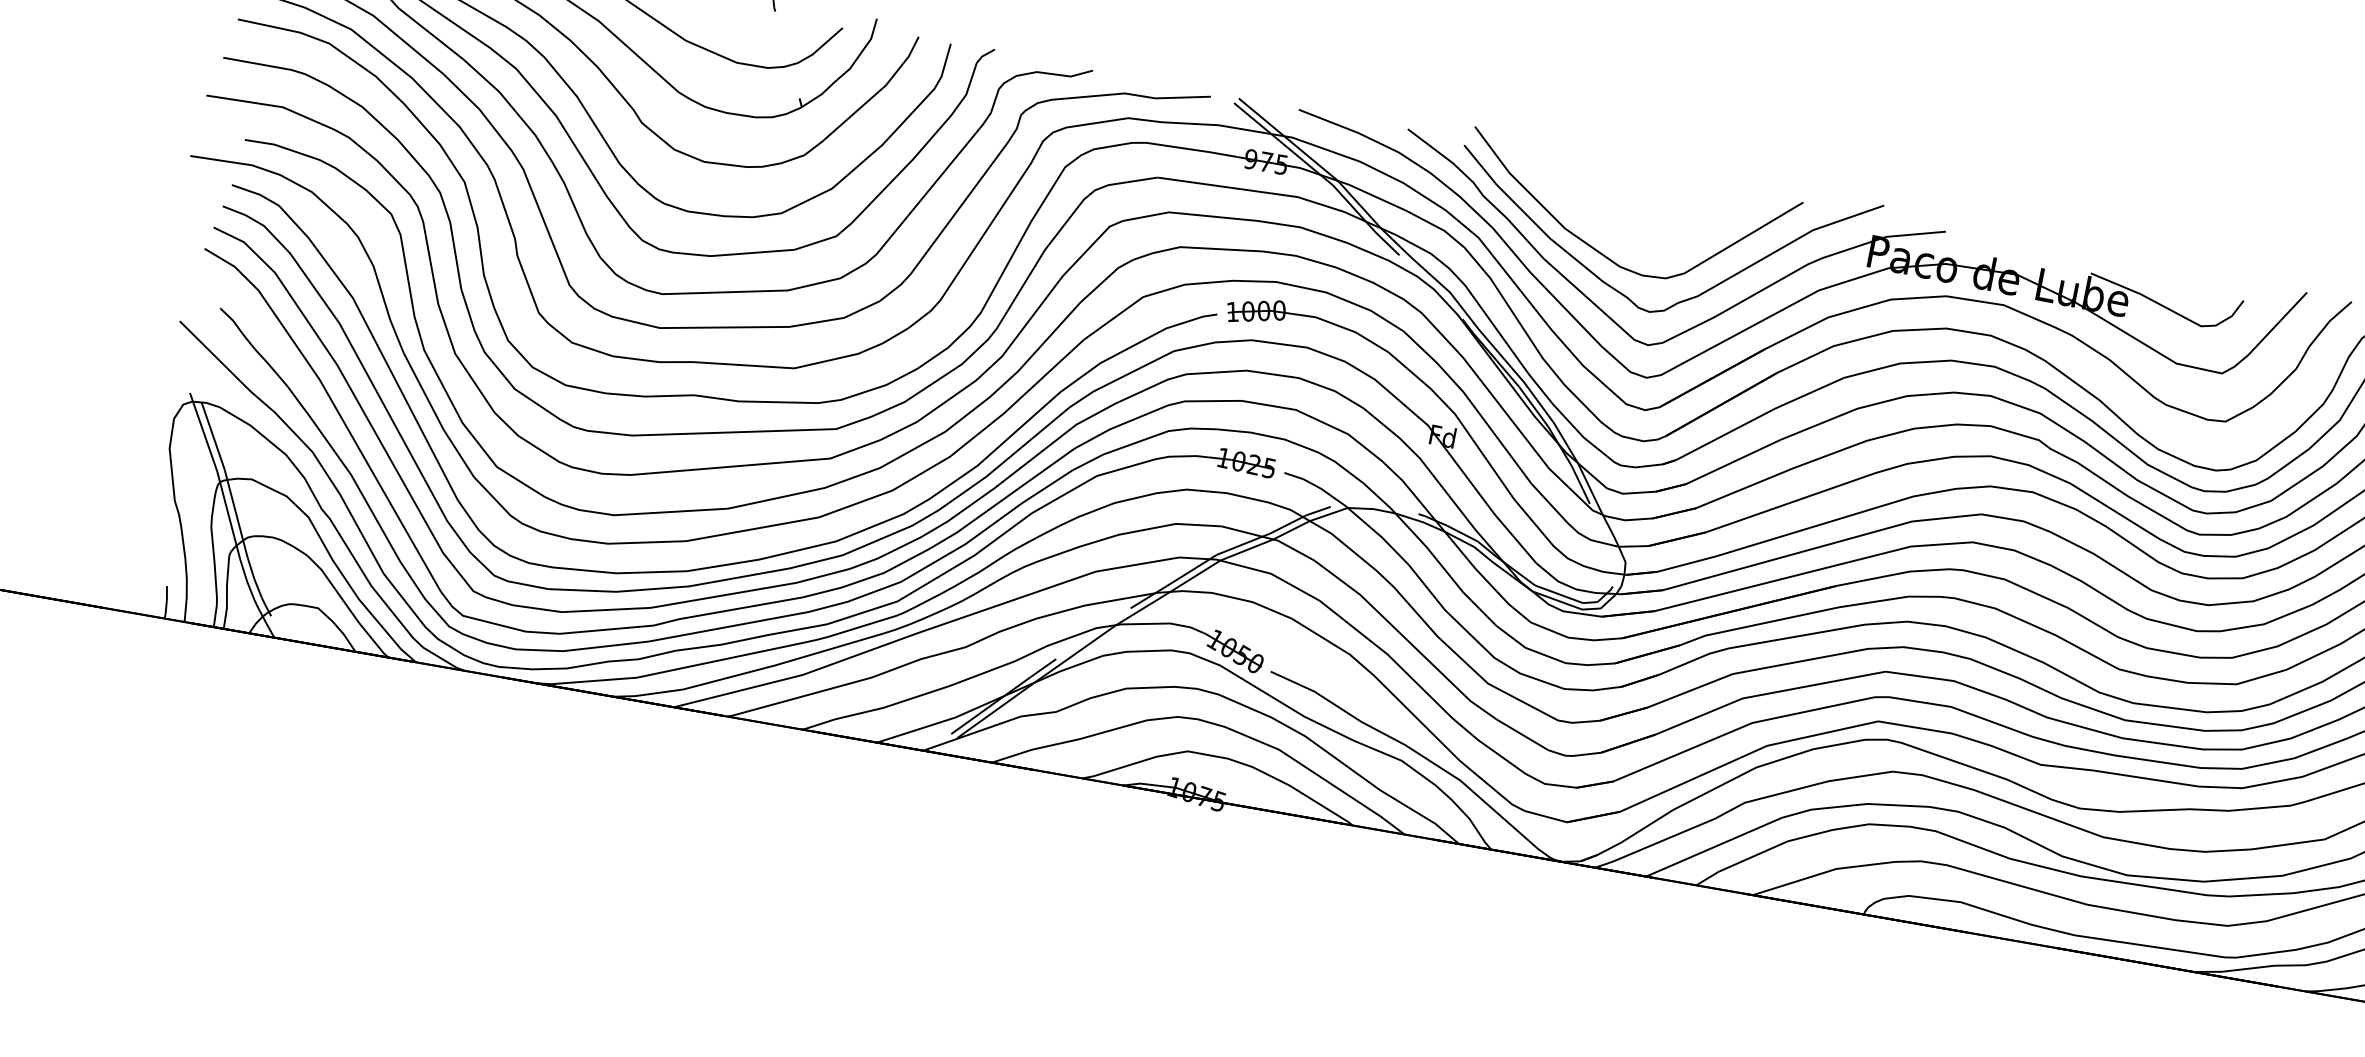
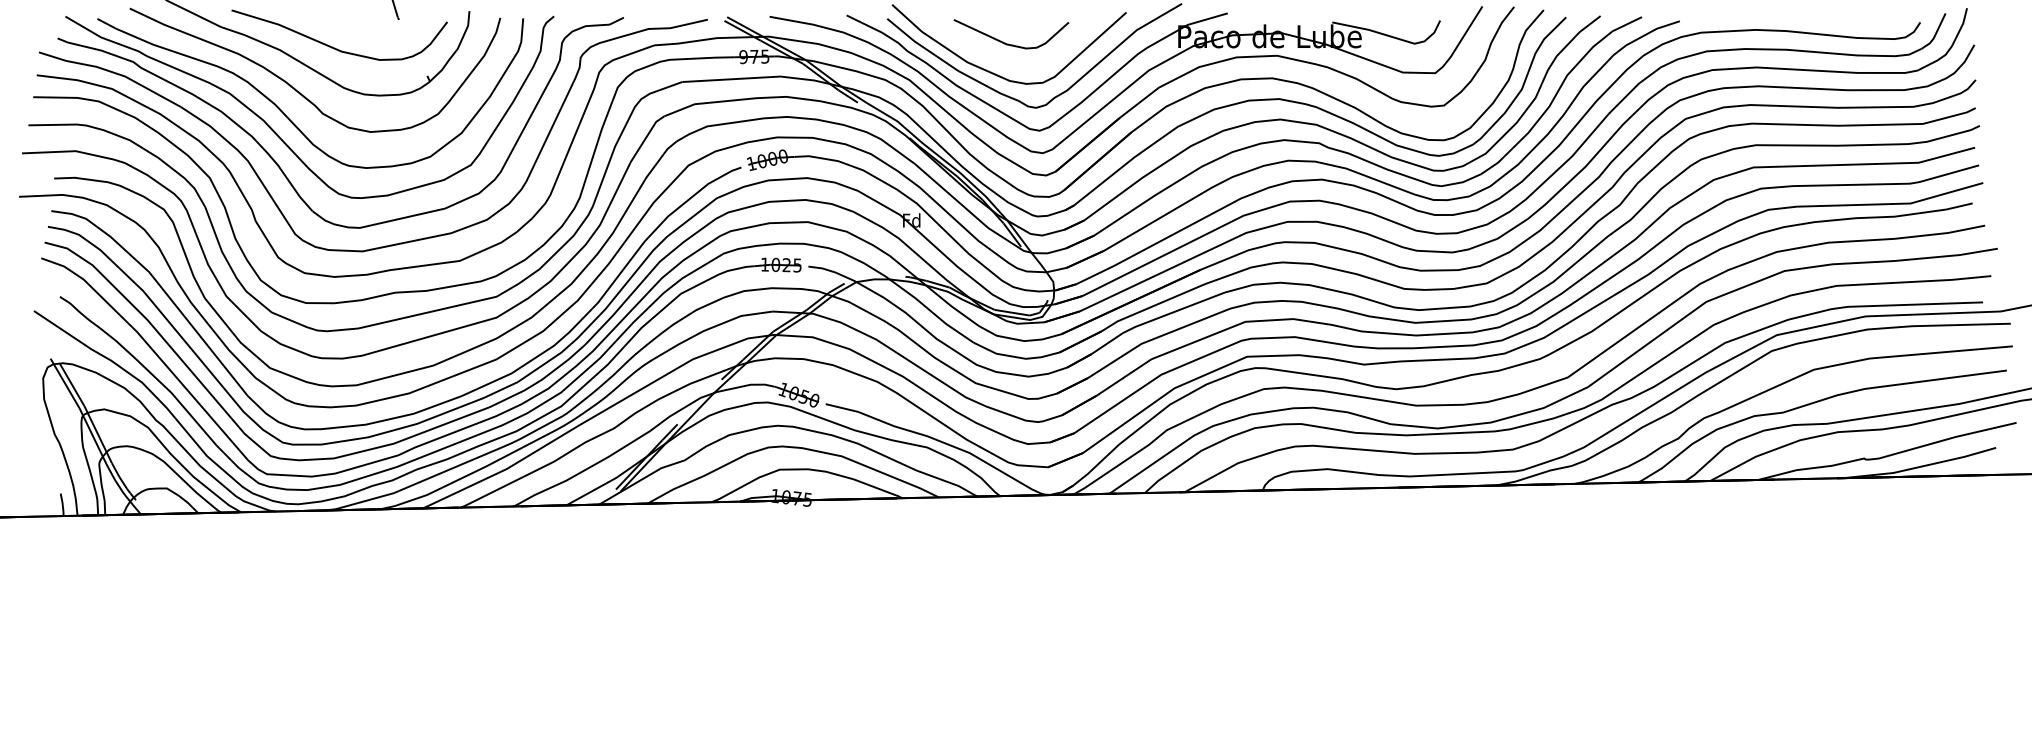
curve: (1628, 213) -> (1008, 43), added

